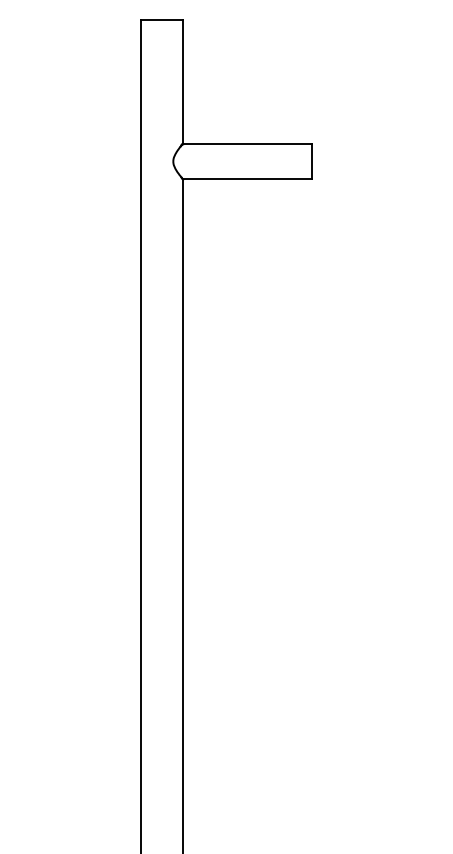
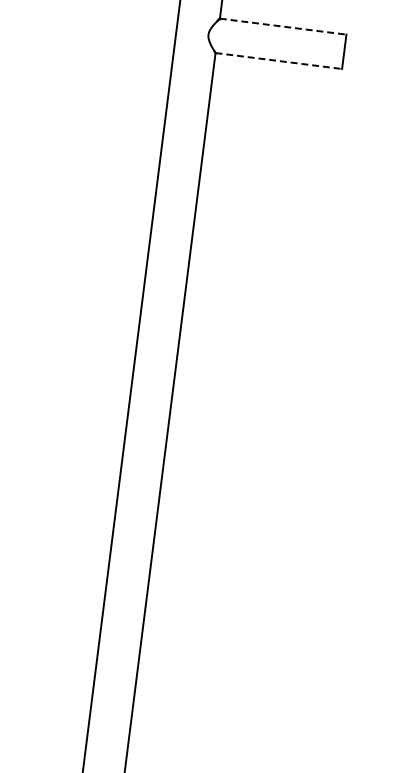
line: (247, 143) -> (283, 26), solid -> dashed
line: (247, 179) -> (278, 61), solid -> dashed

